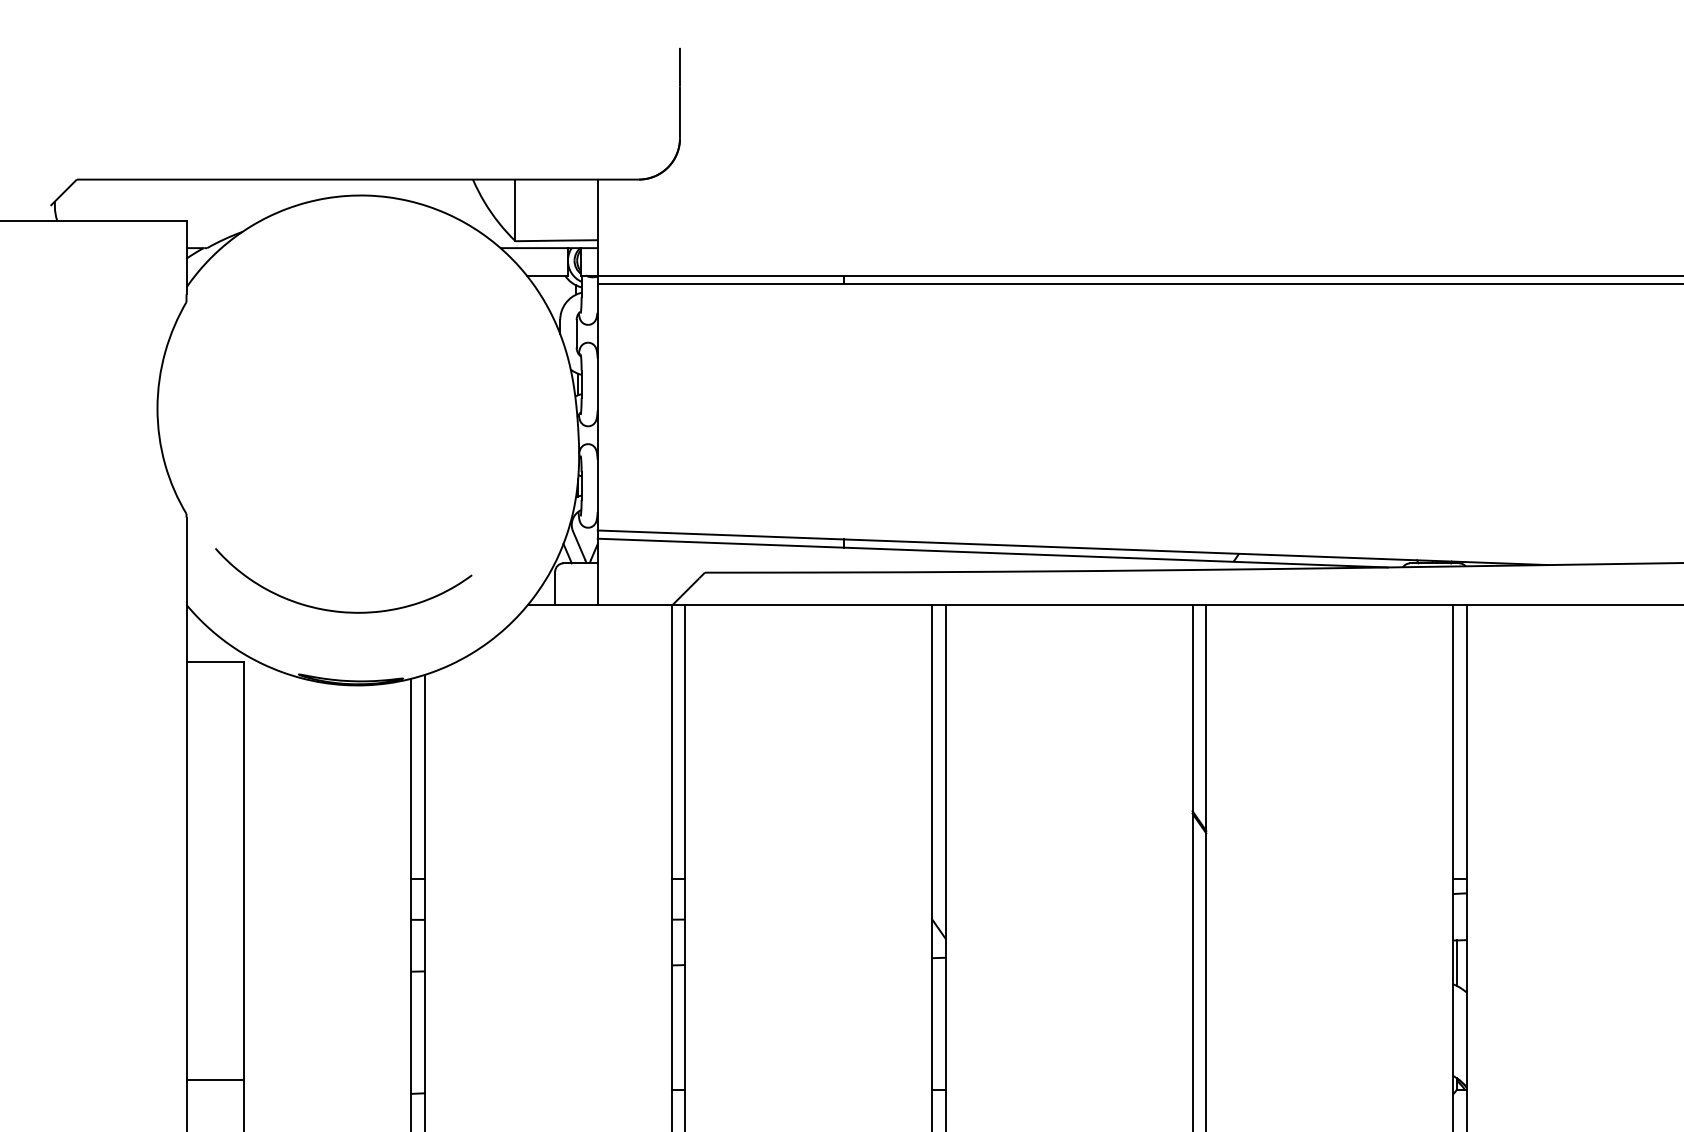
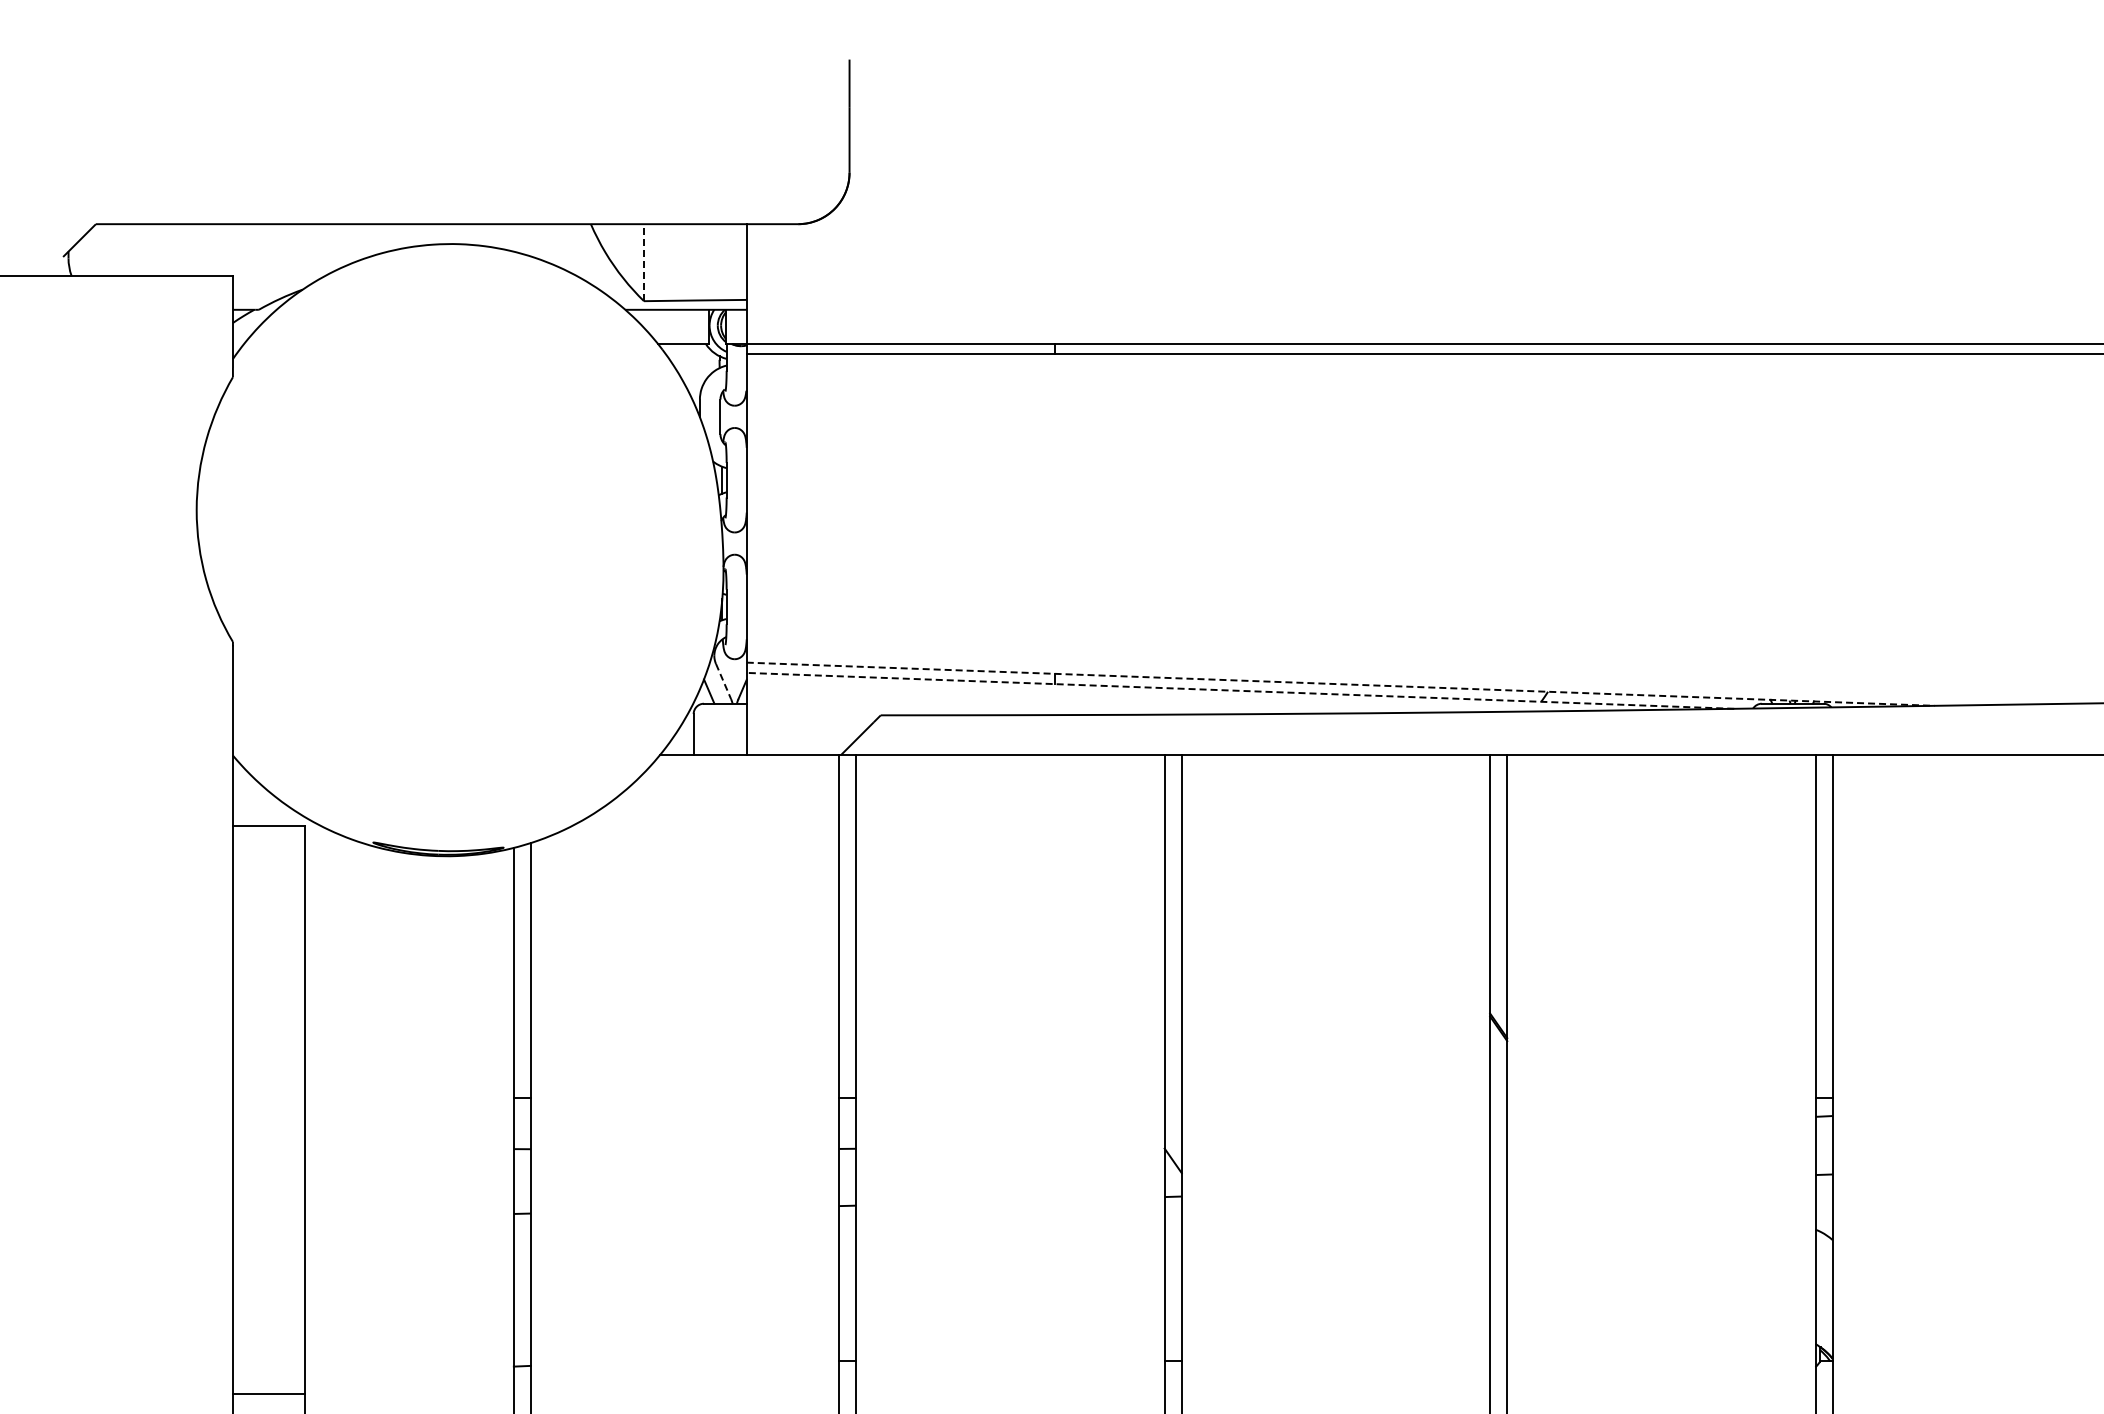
line: (515, 210) -> (644, 262), solid -> dashed
line: (579, 545) -> (723, 681), solid -> dashed
line: (1073, 547) -> (1341, 684), solid -> dashed
line: (992, 552) -> (1239, 690), solid -> dashed
part: (343, 611) -> (429, 763), removed
line: (1457, 962) -> (1820, 1202), removed
line: (214, 1080) -> (268, 1394), moved

